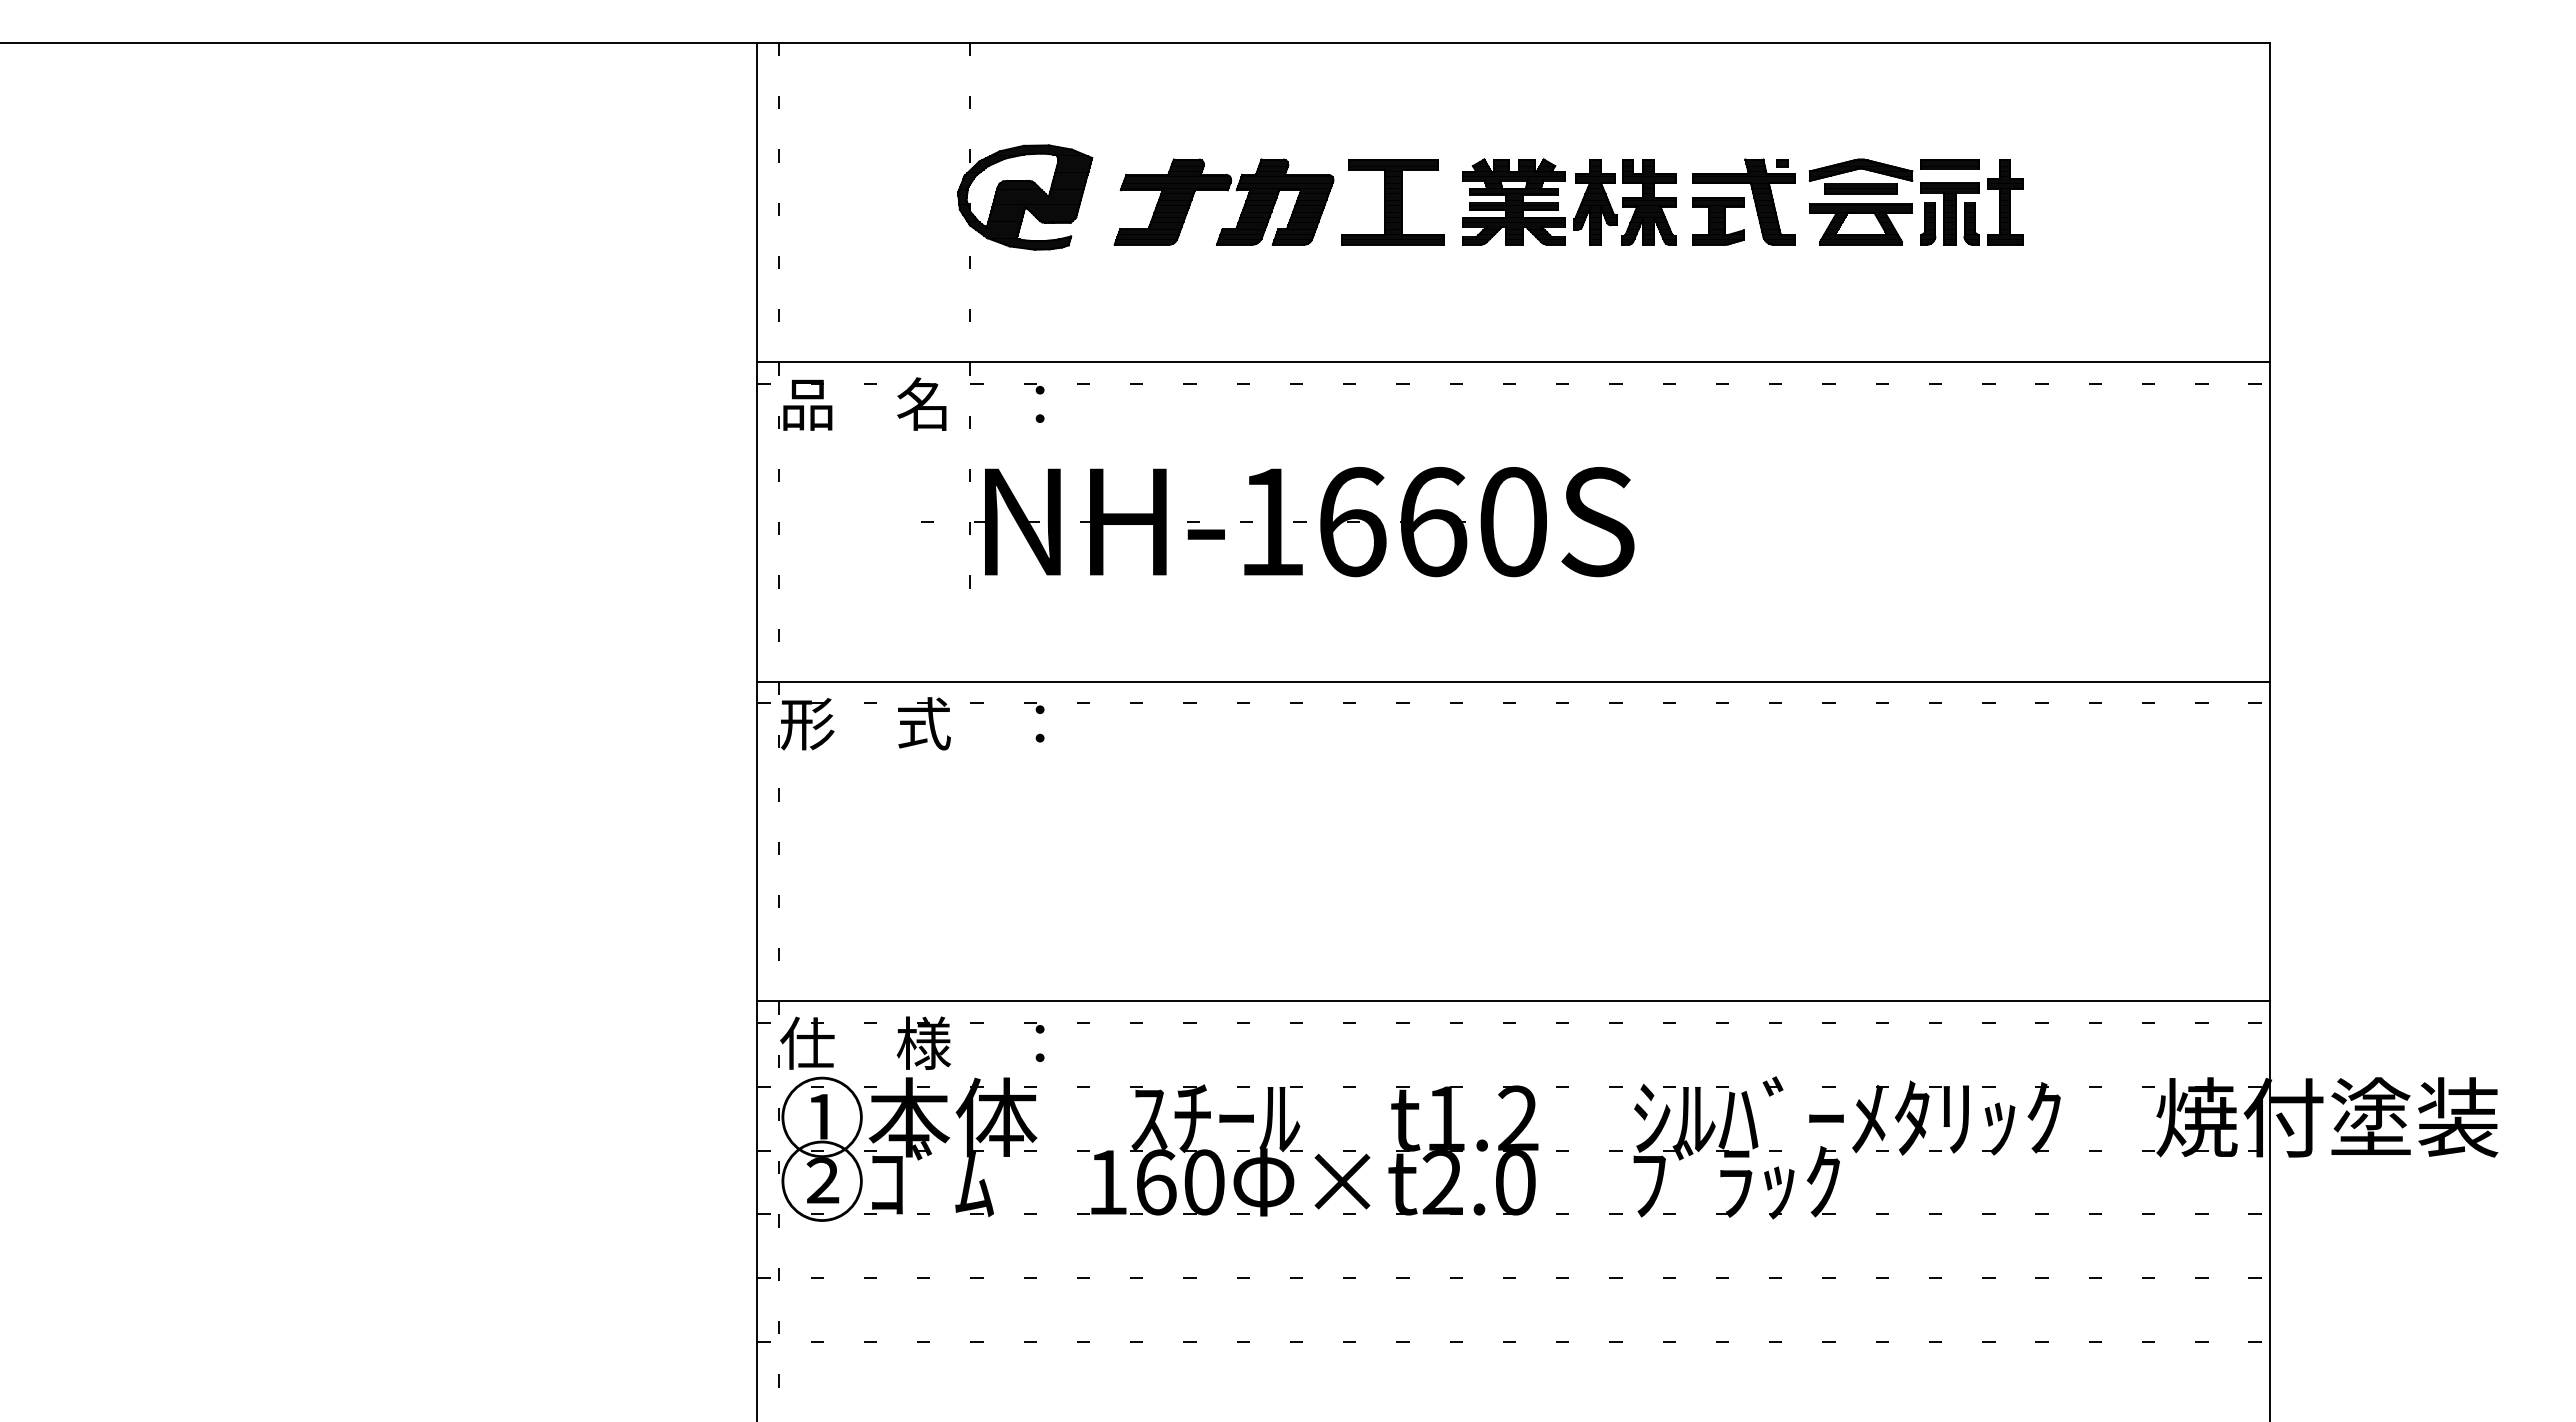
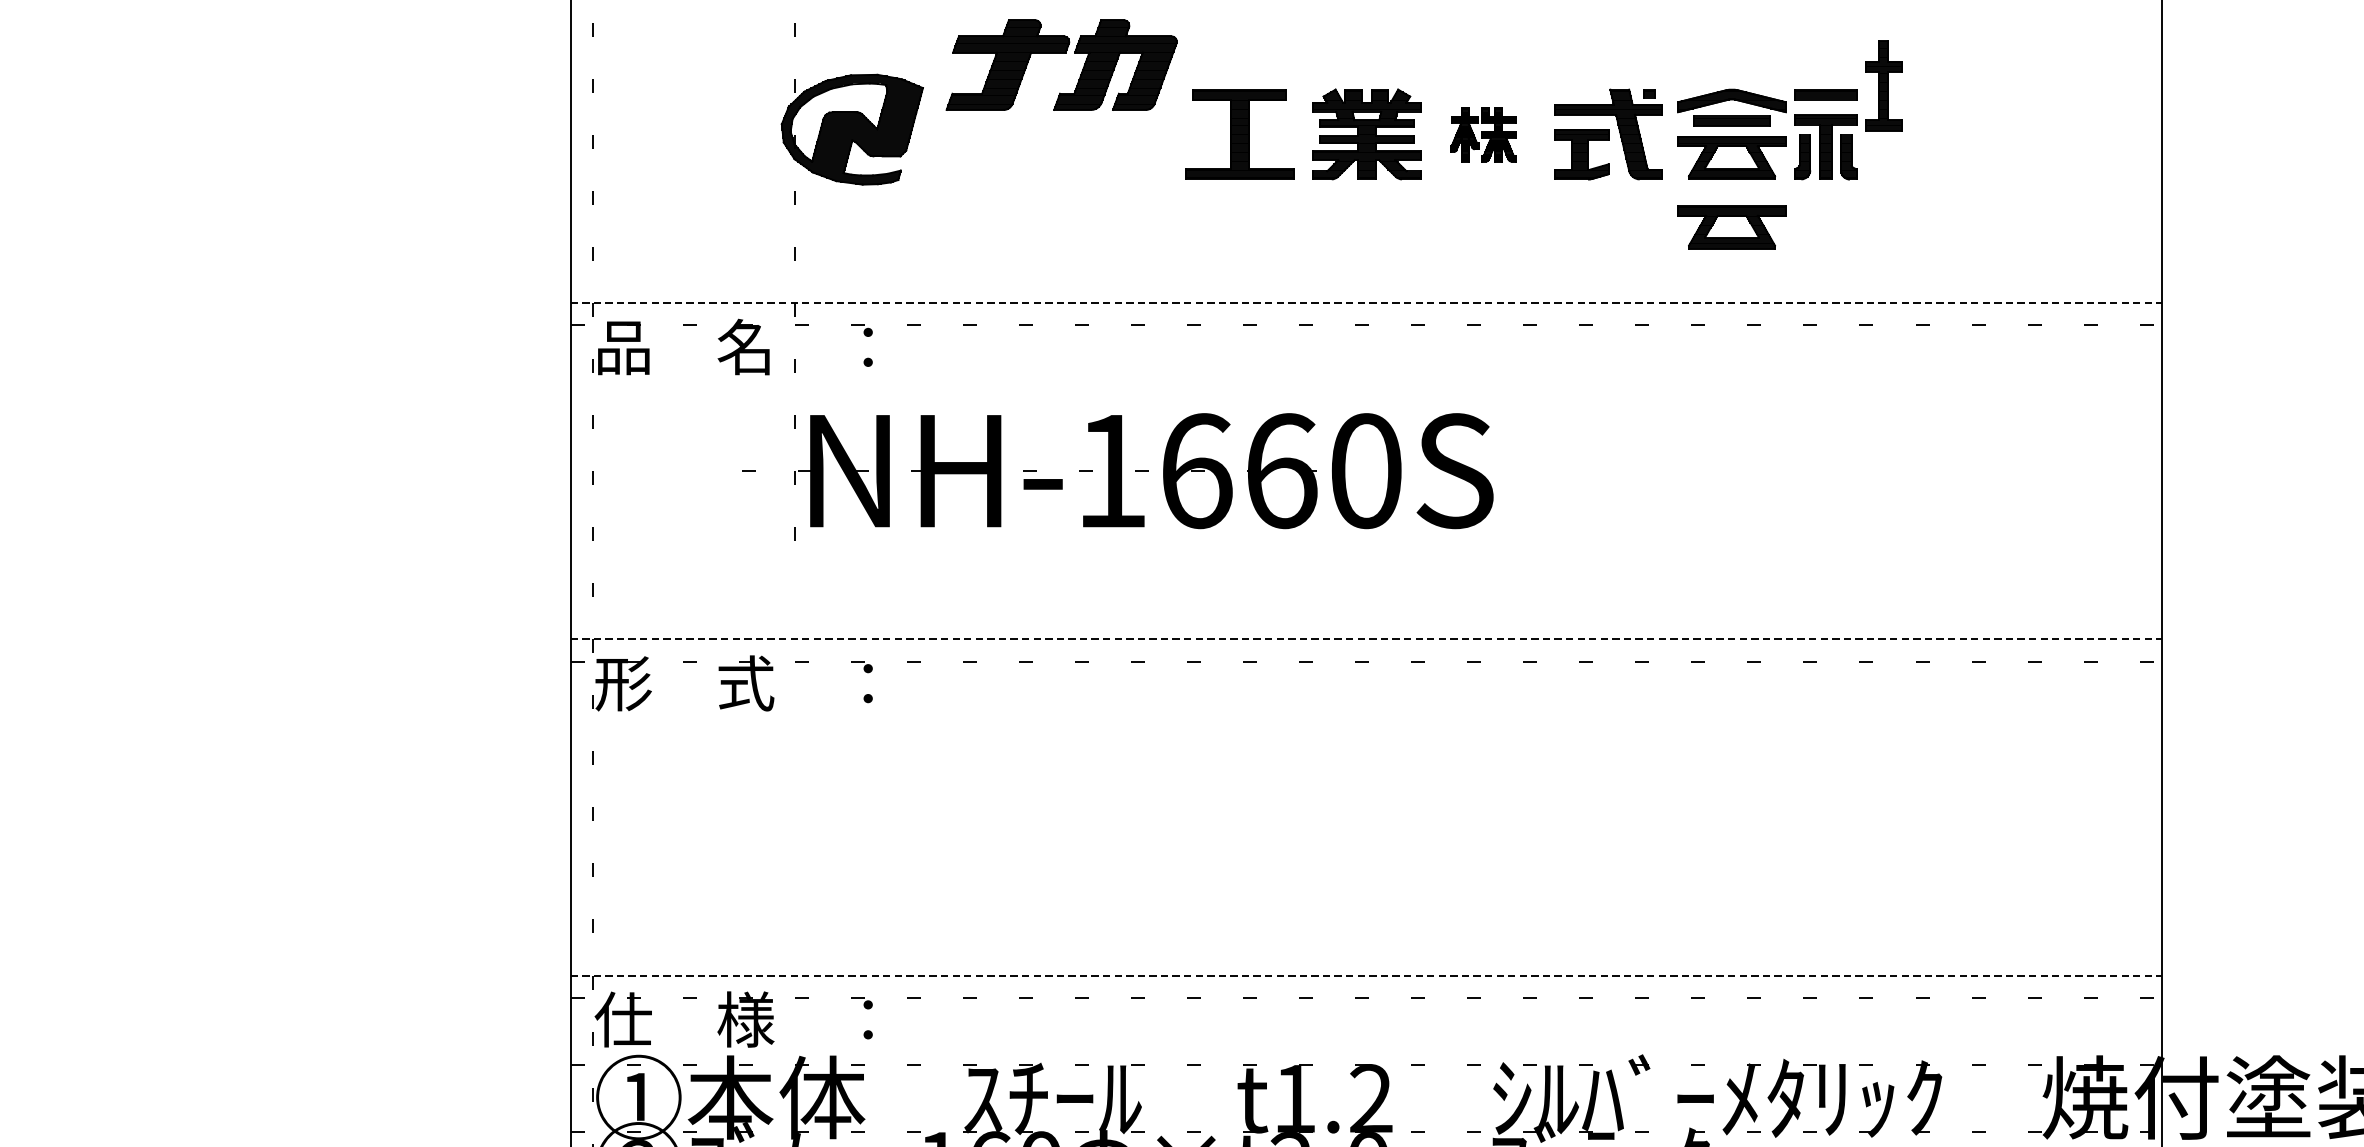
part: (1227, 191) -> (1065, 53), moved
part: (1624, 202) -> (1483, 134), size x0.6
part: (2005, 202) -> (1883, 86), moved
part: (1860, 290) -> (1731, 227), added
line: (1514, 362) -> (1367, 303), solid -> dashed
line: (1514, 681) -> (1367, 638), solid -> dashed
line: (1514, 1001) -> (1367, 975), solid -> dashed

